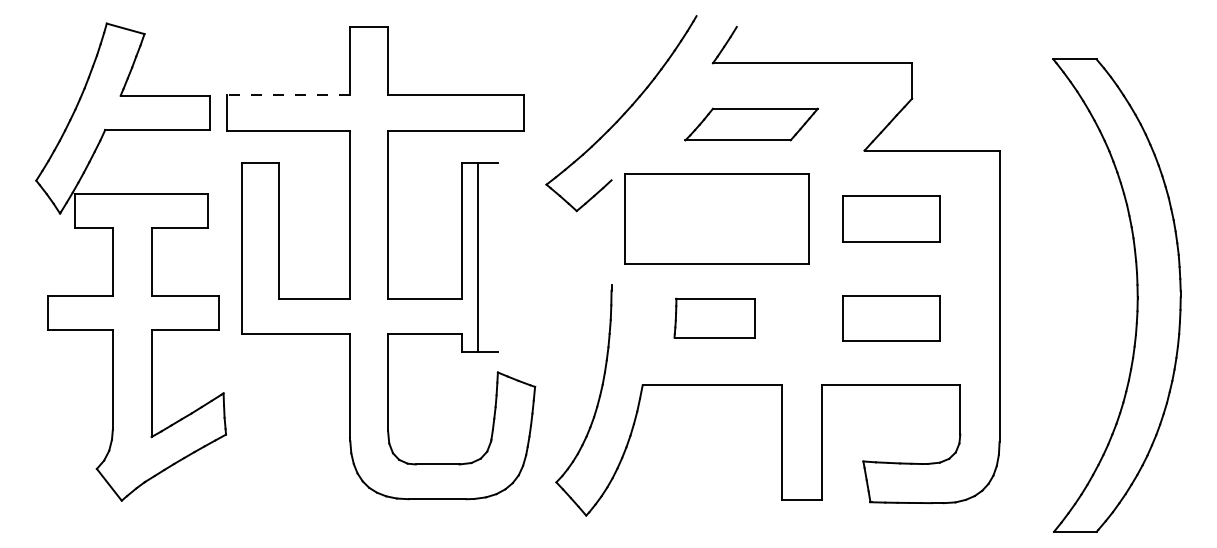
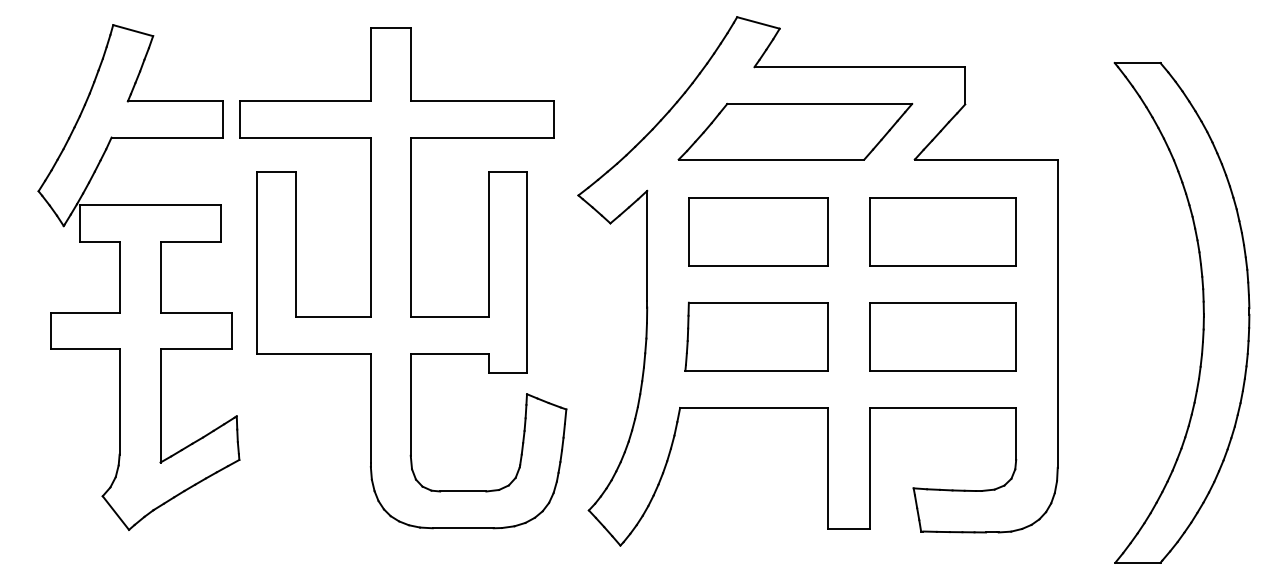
line: (716, 21) -> (758, 22), added
line: (287, 94) -> (304, 100), dashed -> solid
part: (751, 124) -> (795, 131), size x1.67
part: (716, 218) -> (758, 231), size x0.71
part: (890, 218) -> (942, 231), size x1.43
line: (611, 231) -> (647, 245), added
line: (477, 257) -> (527, 272), moved
part: (714, 317) -> (756, 336), size x1.67
part: (890, 317) -> (942, 336), size x1.43

